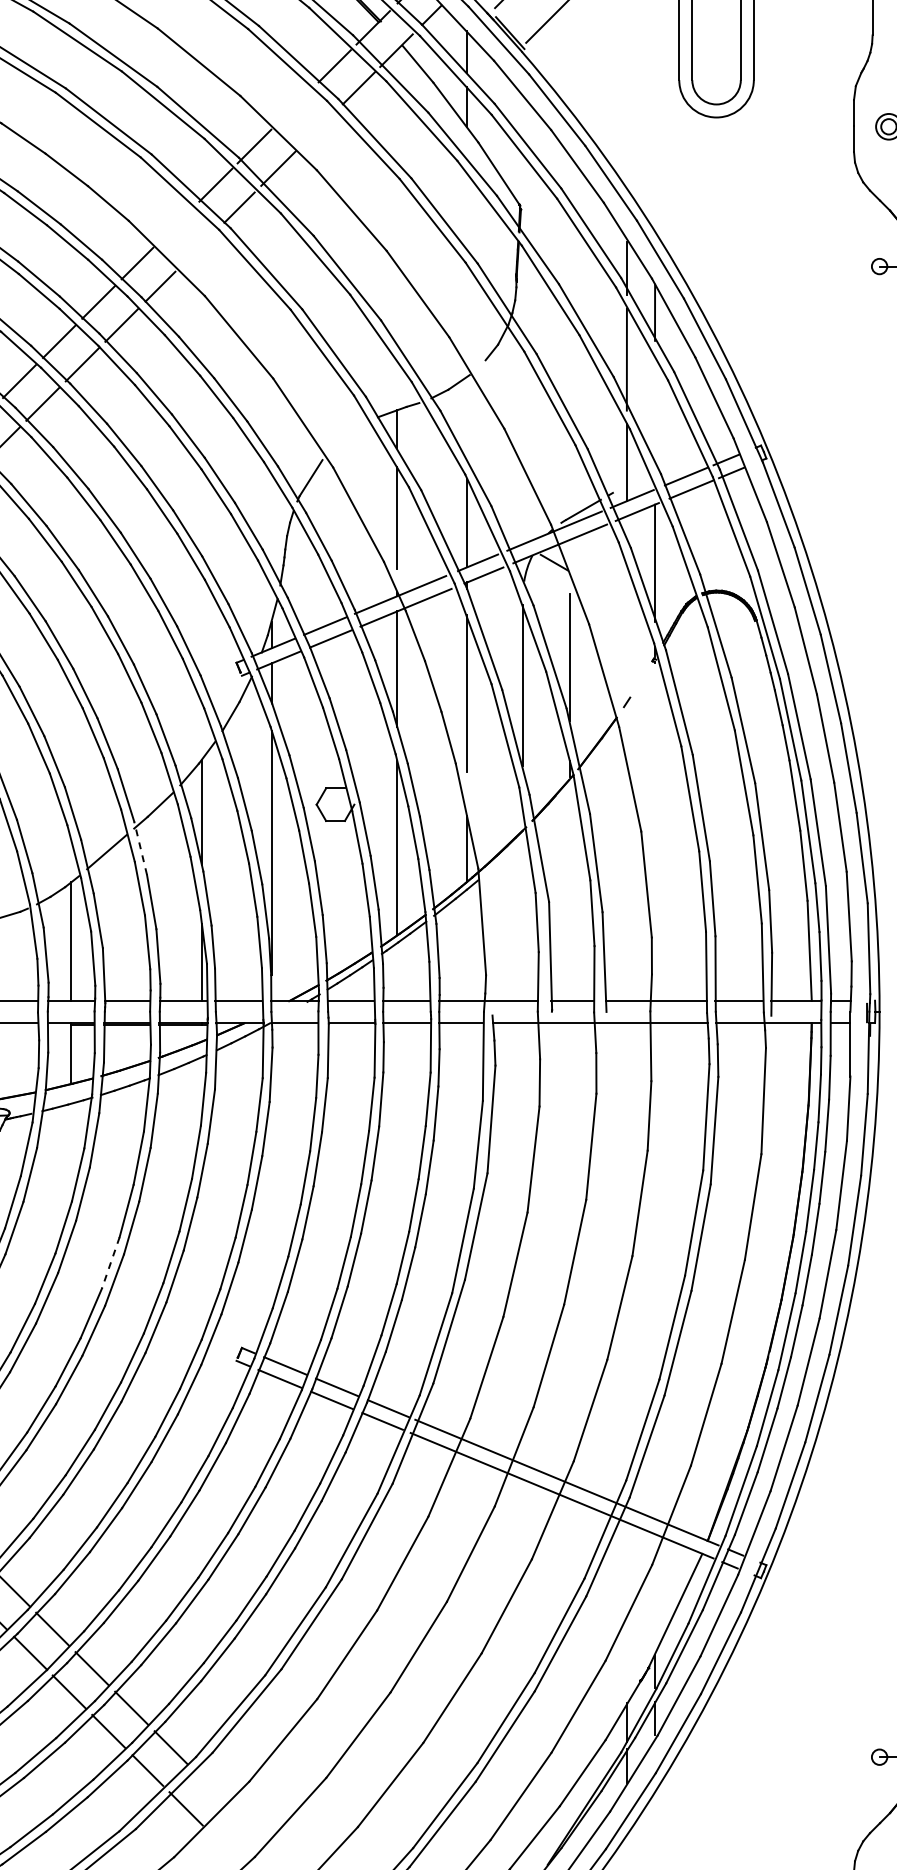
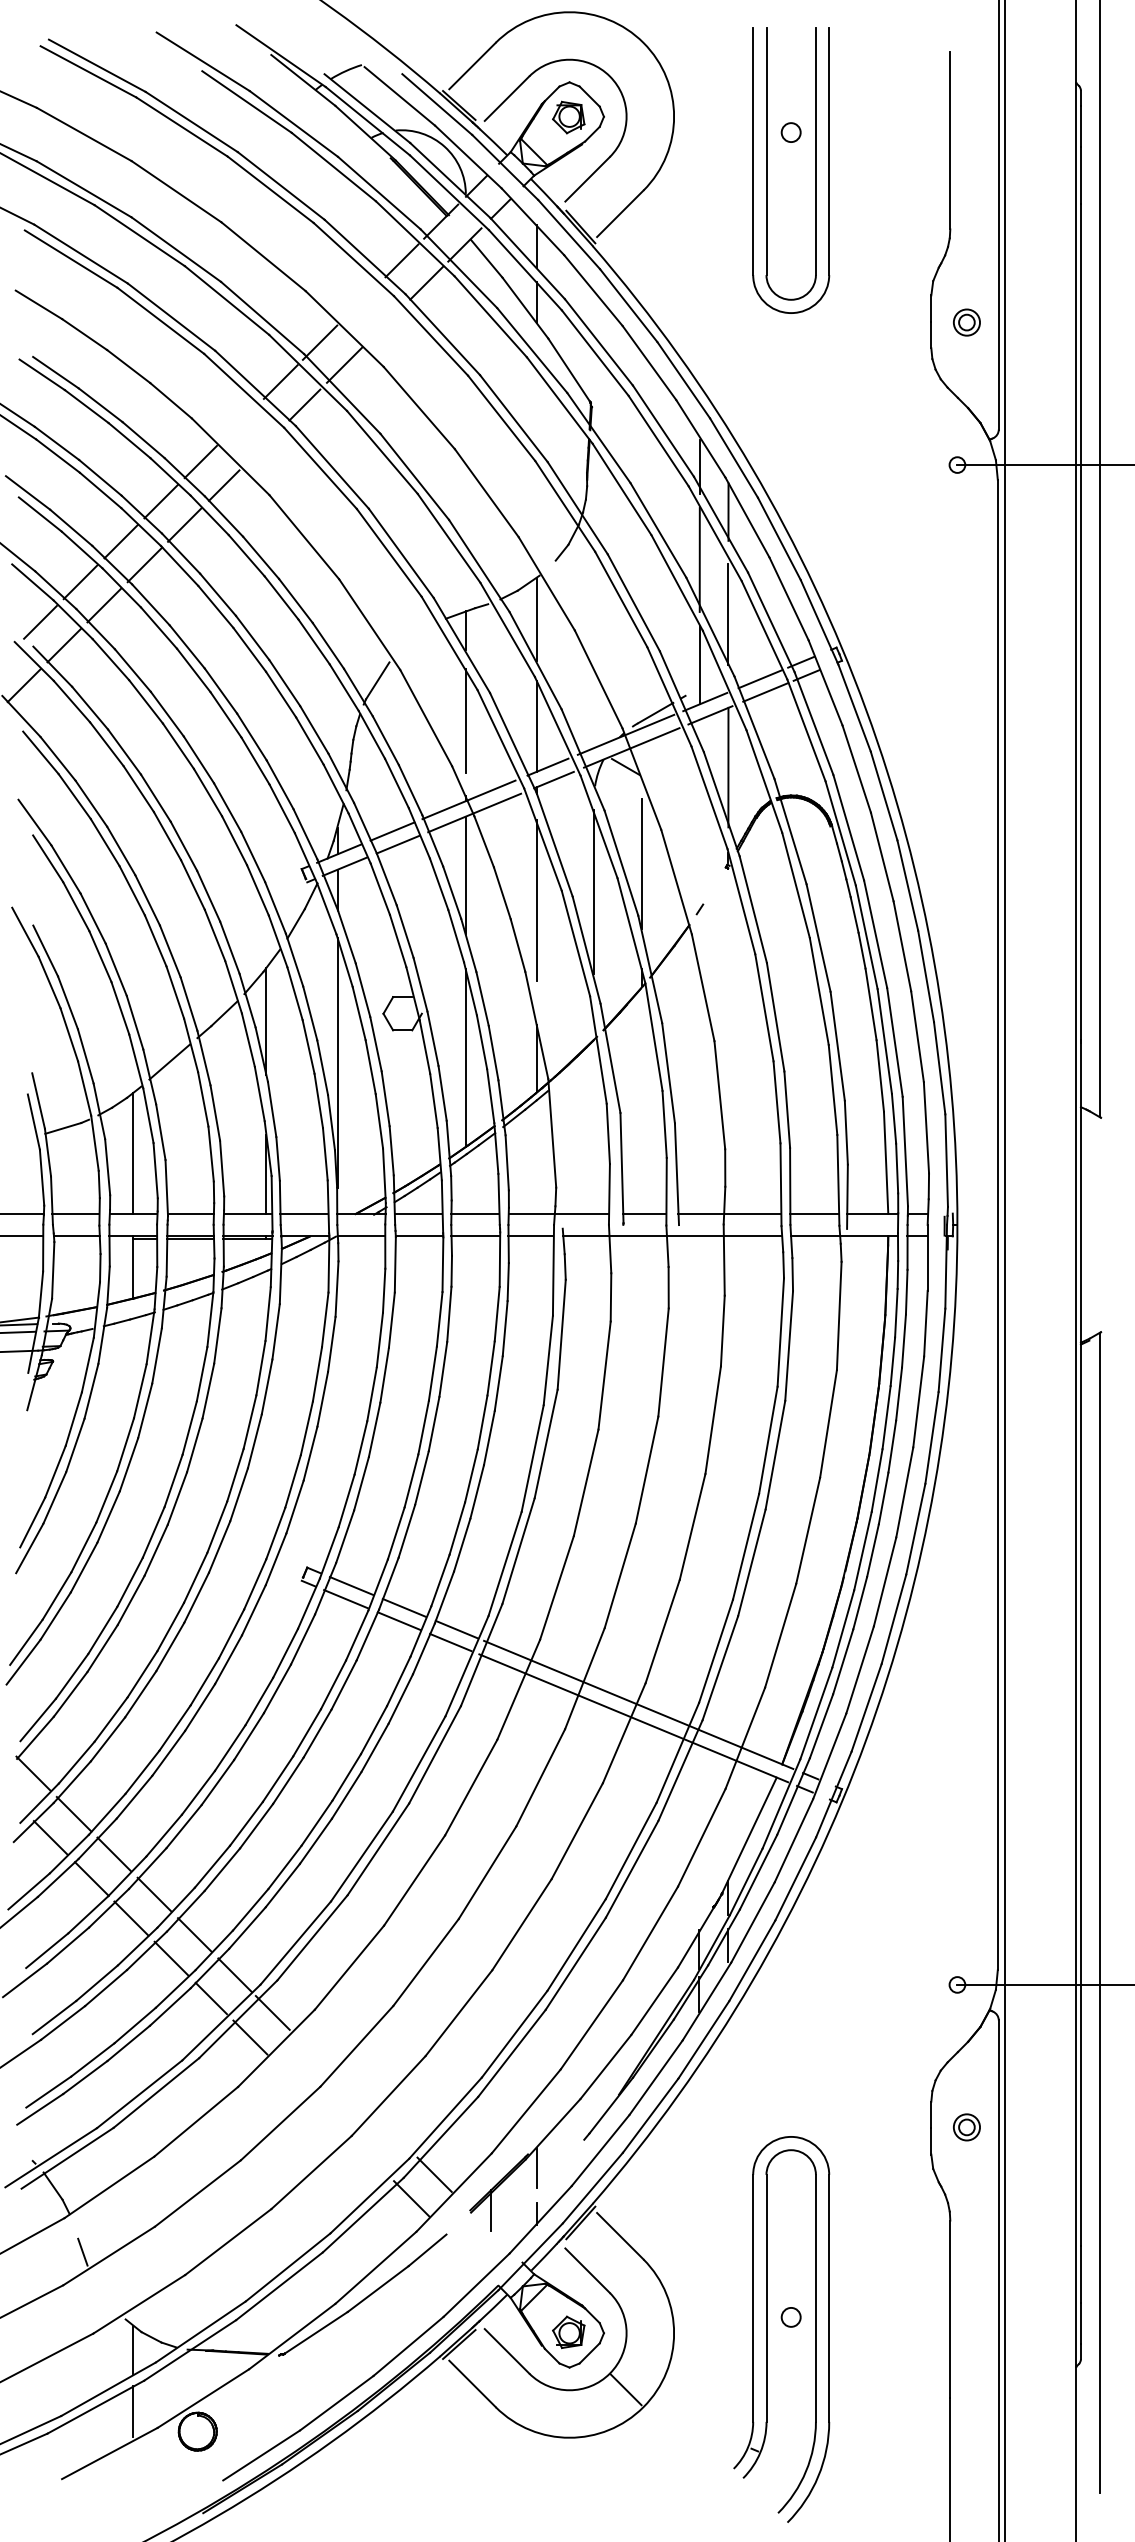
line: (655, 413) -> (728, 614), added
line: (467, 418) -> (537, 619), added
line: (140, 847) -> (203, 1057), dashed -> solid
line: (110, 1262) -> (173, 1480), dashed -> solid
line: (207, 1784) -> (272, 2012), added

